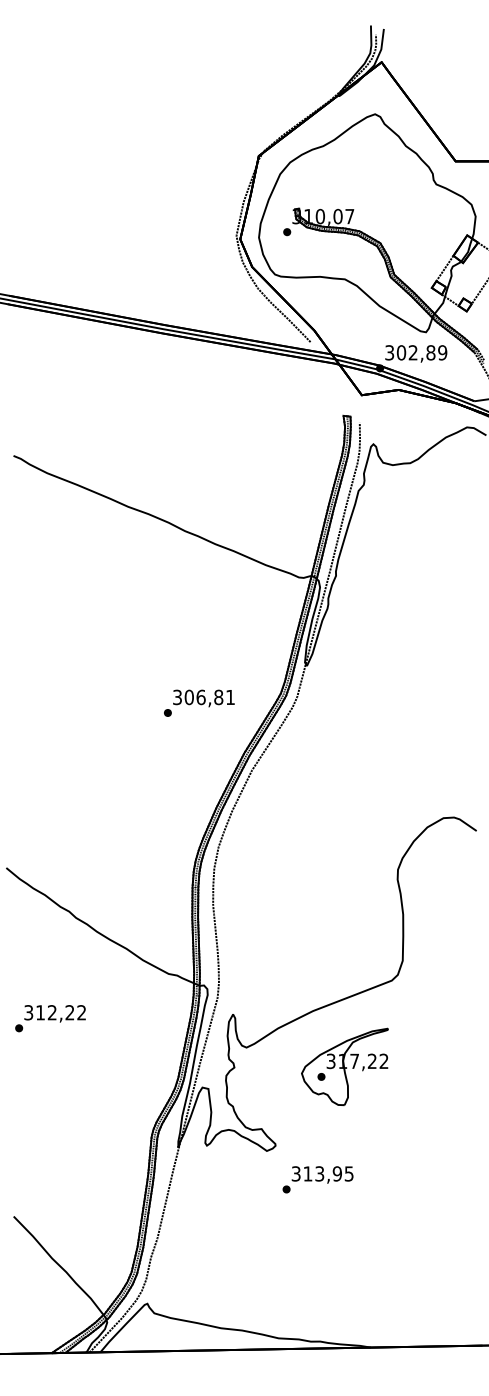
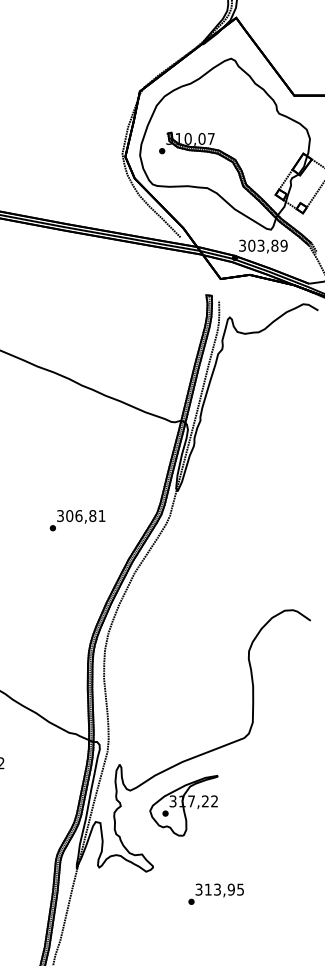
text: (412, 352) -> (260, 245), 302,89 -> 303,89
text: (199, 702) -> (77, 519), moved
part: (344, 1066) -> (183, 805), moved
text: (317, 1179) -> (215, 894), moved

